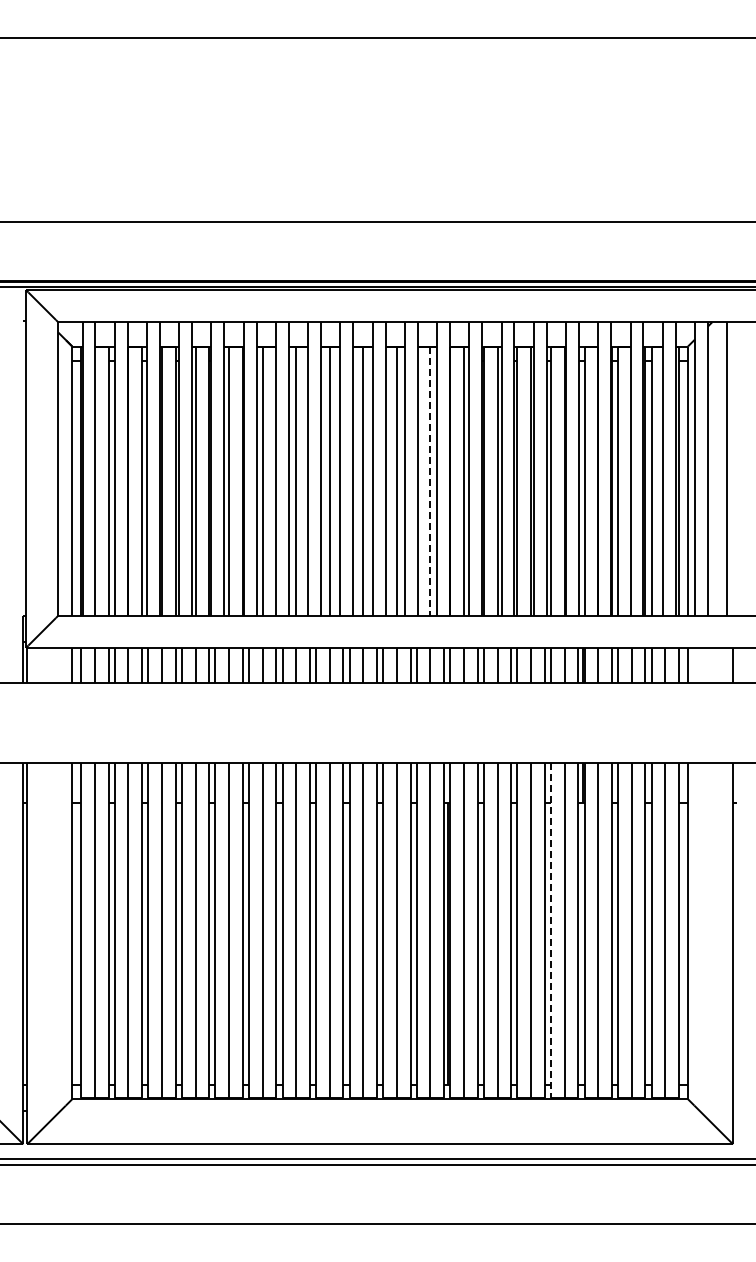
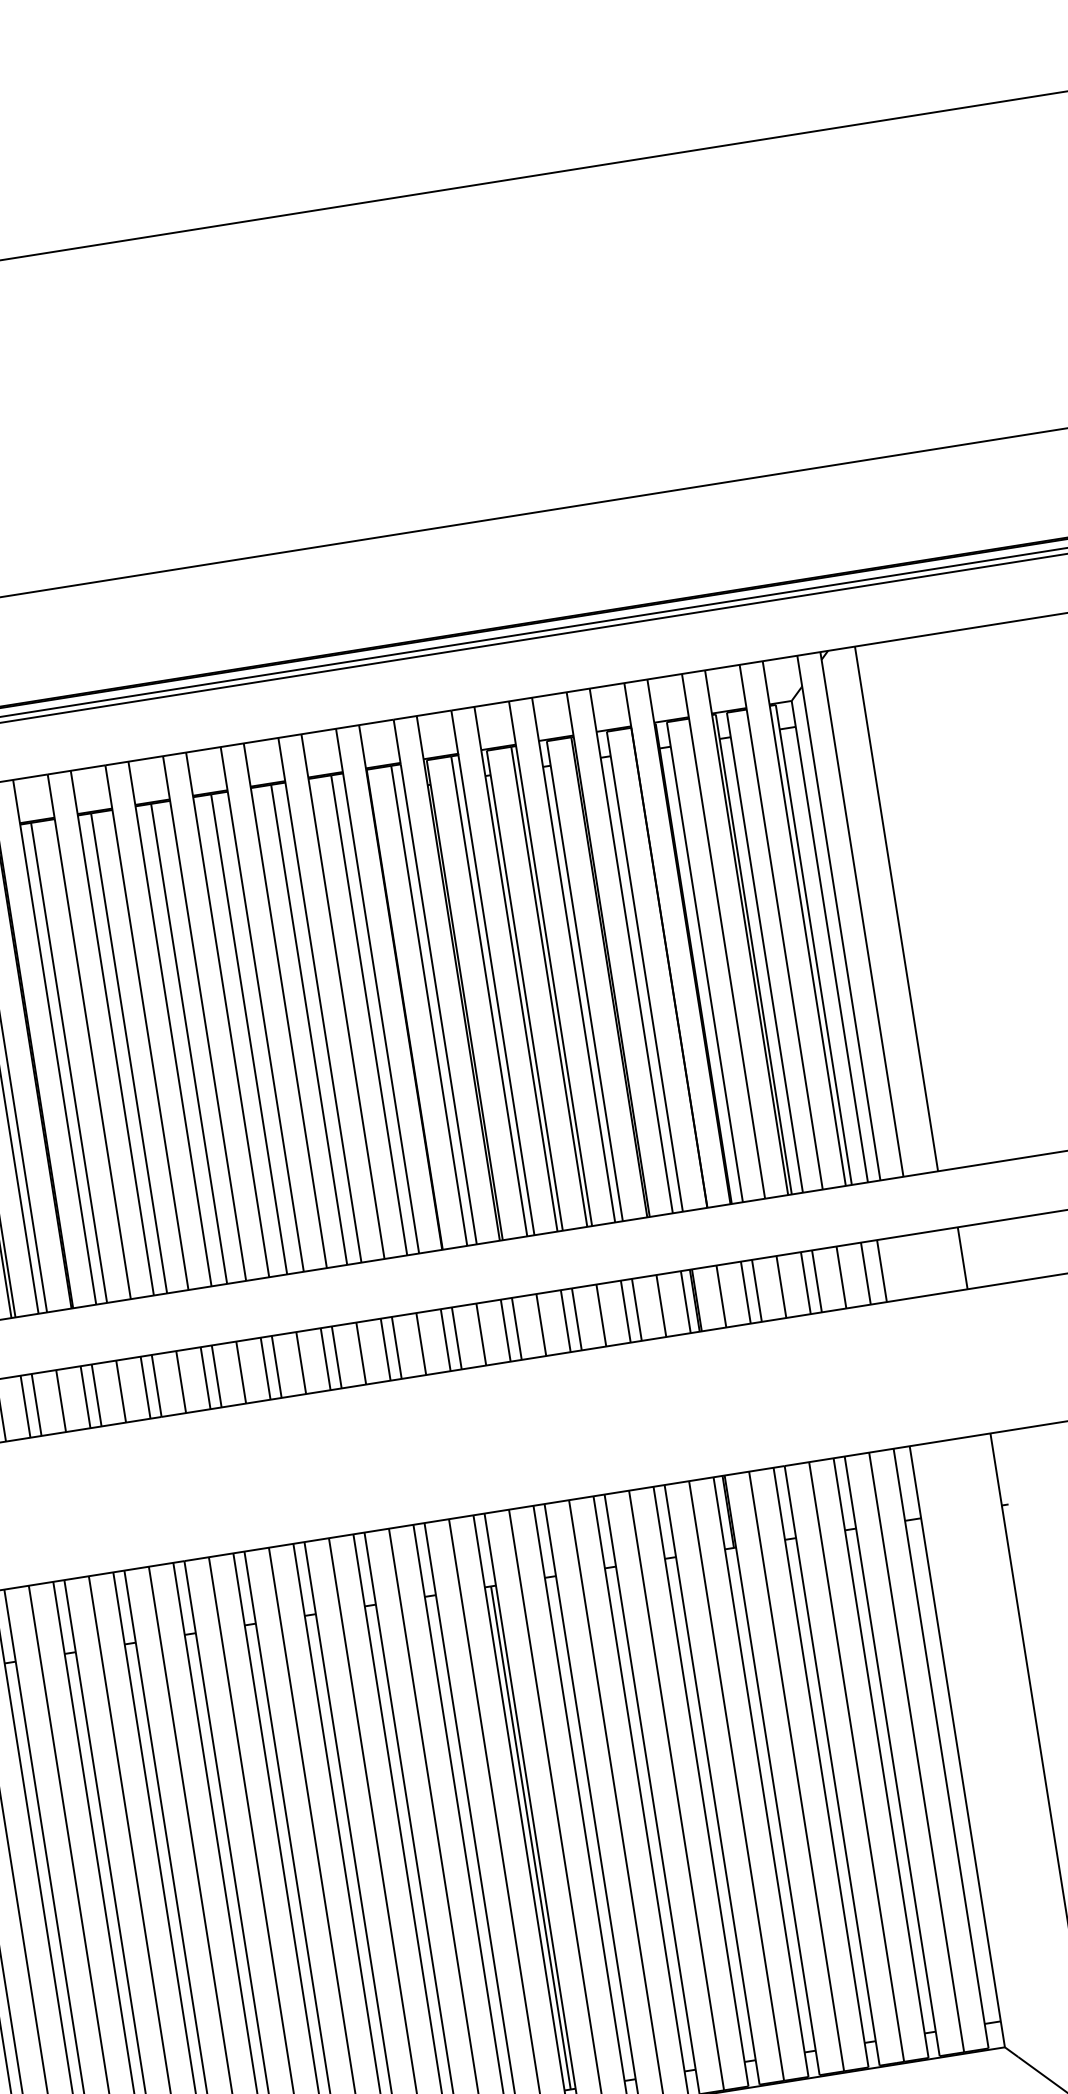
line: (430, 482) -> (369, 1017), dashed -> solid
line: (550, 930) -> (711, 1784), dashed -> solid

